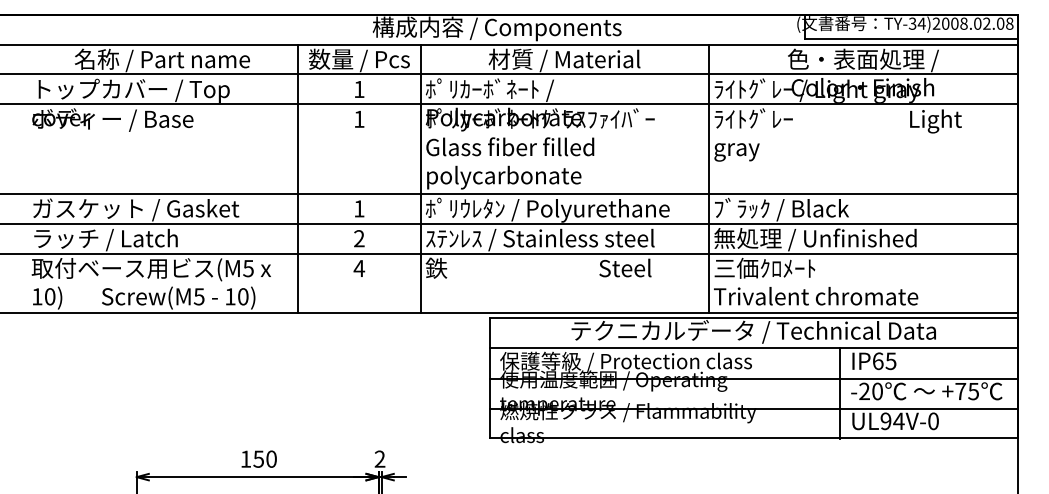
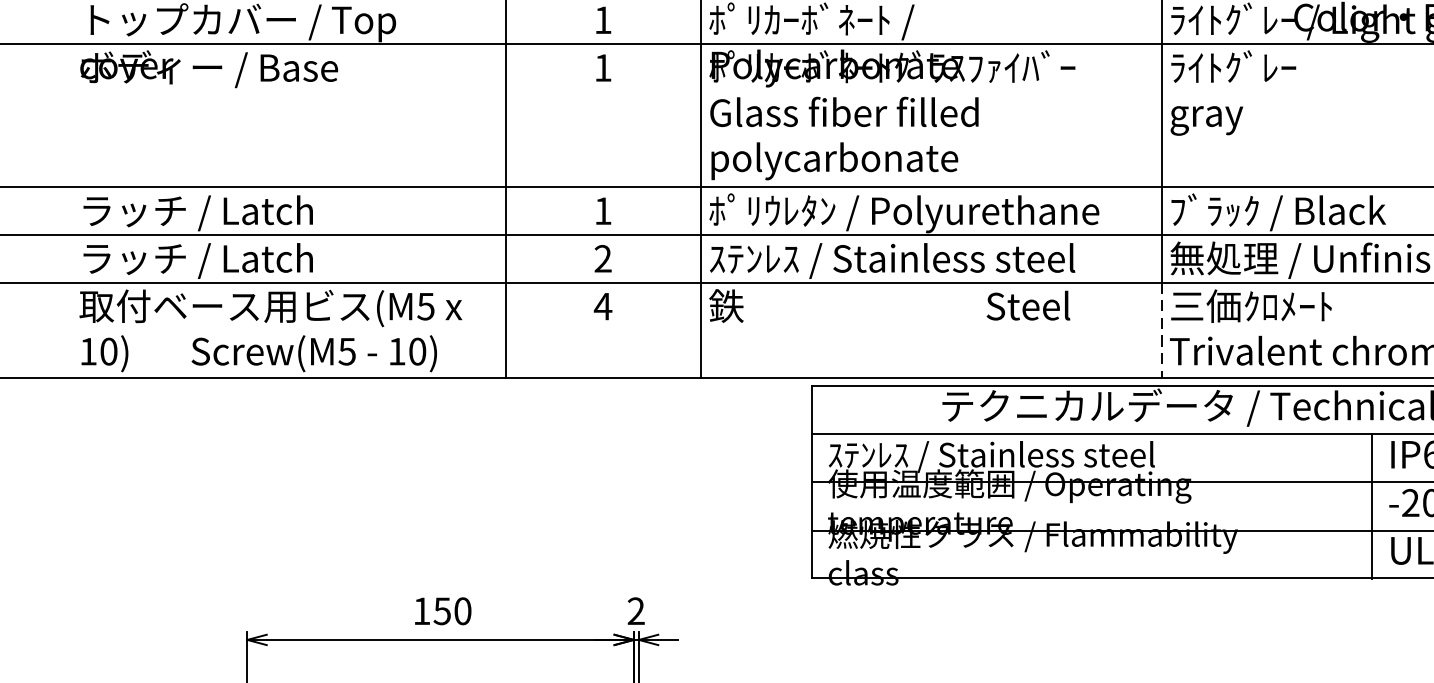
text: (136, 209) -> (246, 212), ガスケット / Gasket -> ラッチ / Latch
line: (708, 283) -> (1161, 330), solid -> dashed
text: (625, 361) -> (1028, 455), 保護等級 / Protection class -> ｽﾃﾝﾚｽ / Stainless steel

